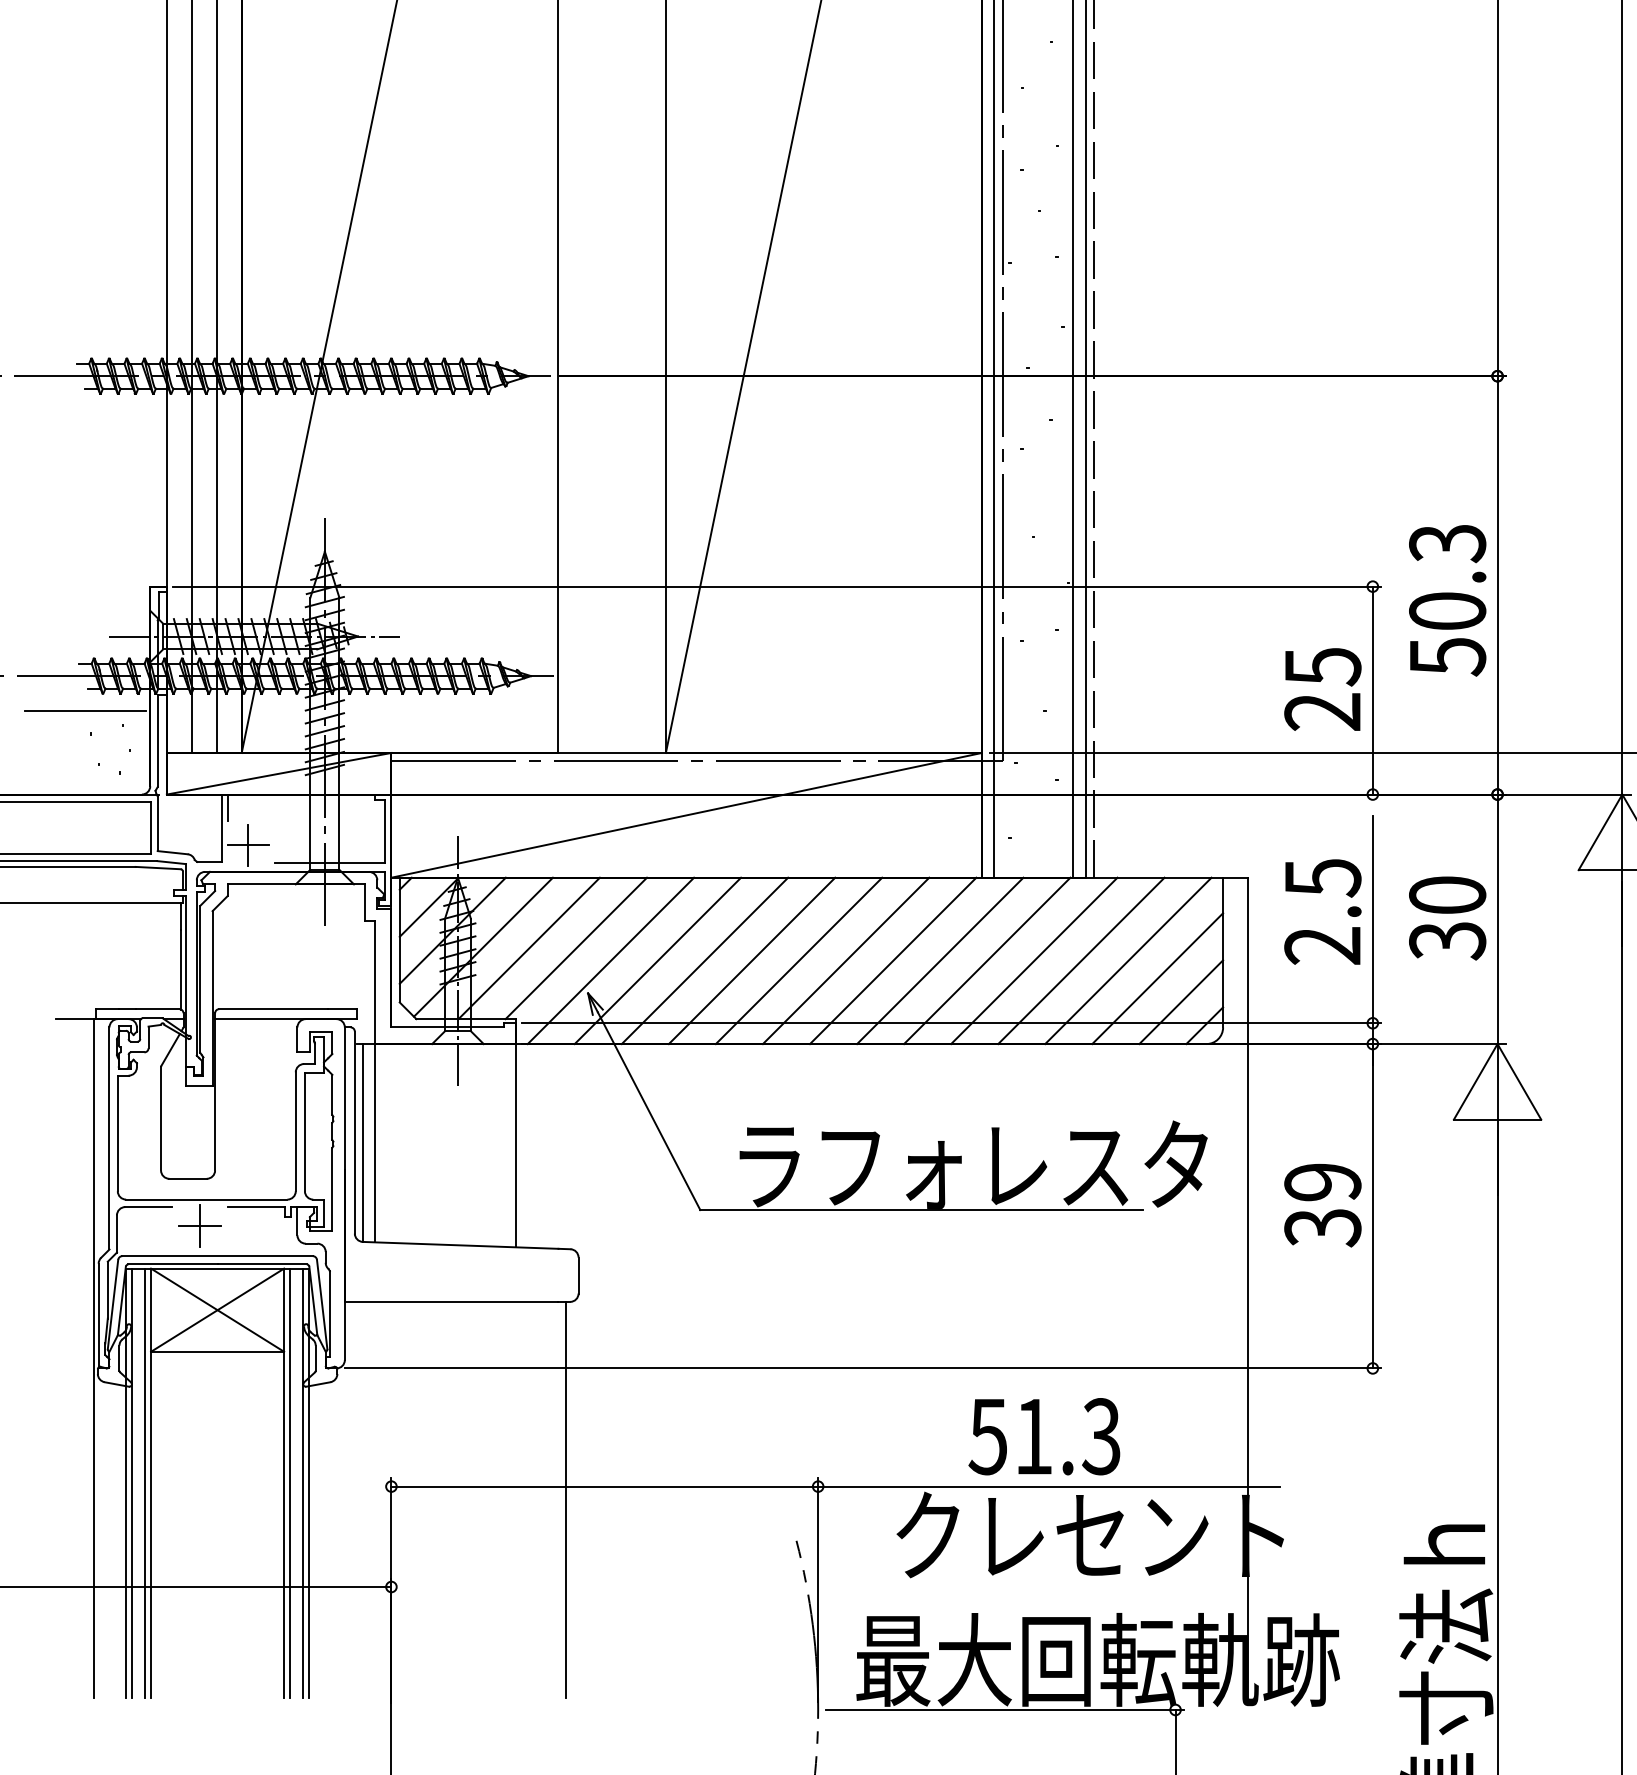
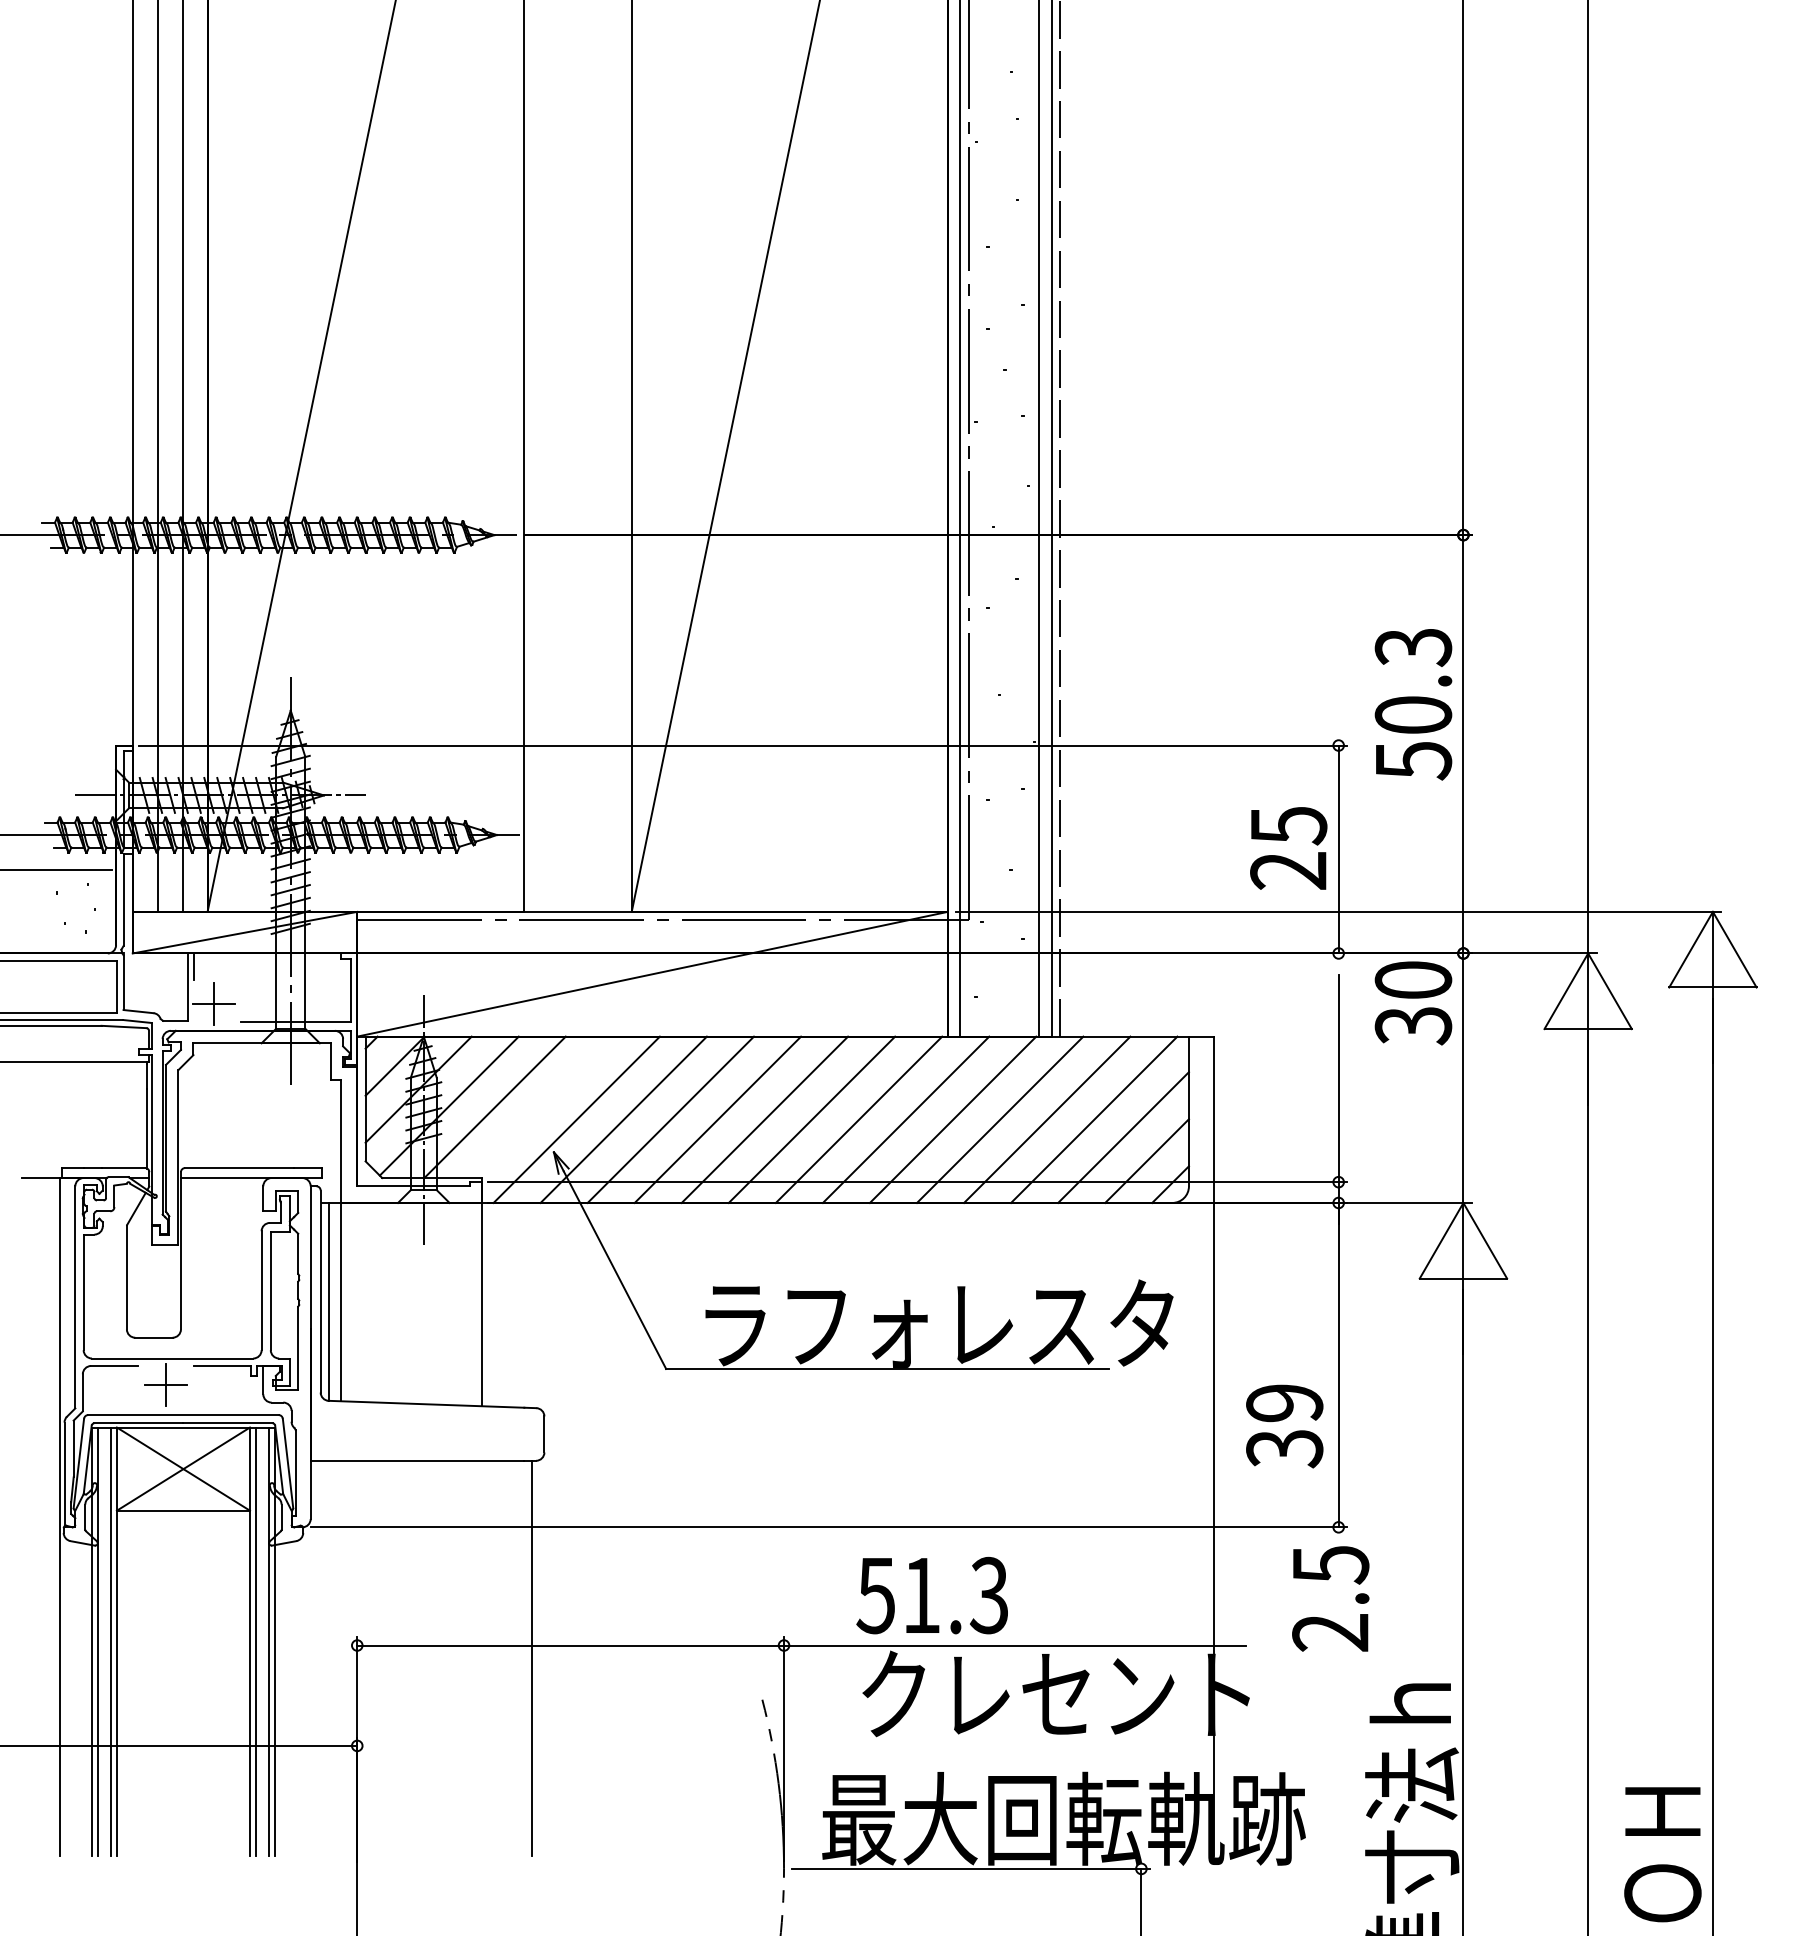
text: (1447, 600) -> (1413, 704), moved
text: (1322, 911) -> (1330, 1598), moved
text: (1447, 918) -> (1413, 1003), moved
line: (575, 948) -> (541, 1107), removed
text: (1322, 1205) -> (1284, 1426), moved
text: (1043, 1436) -> (931, 1595), moved

